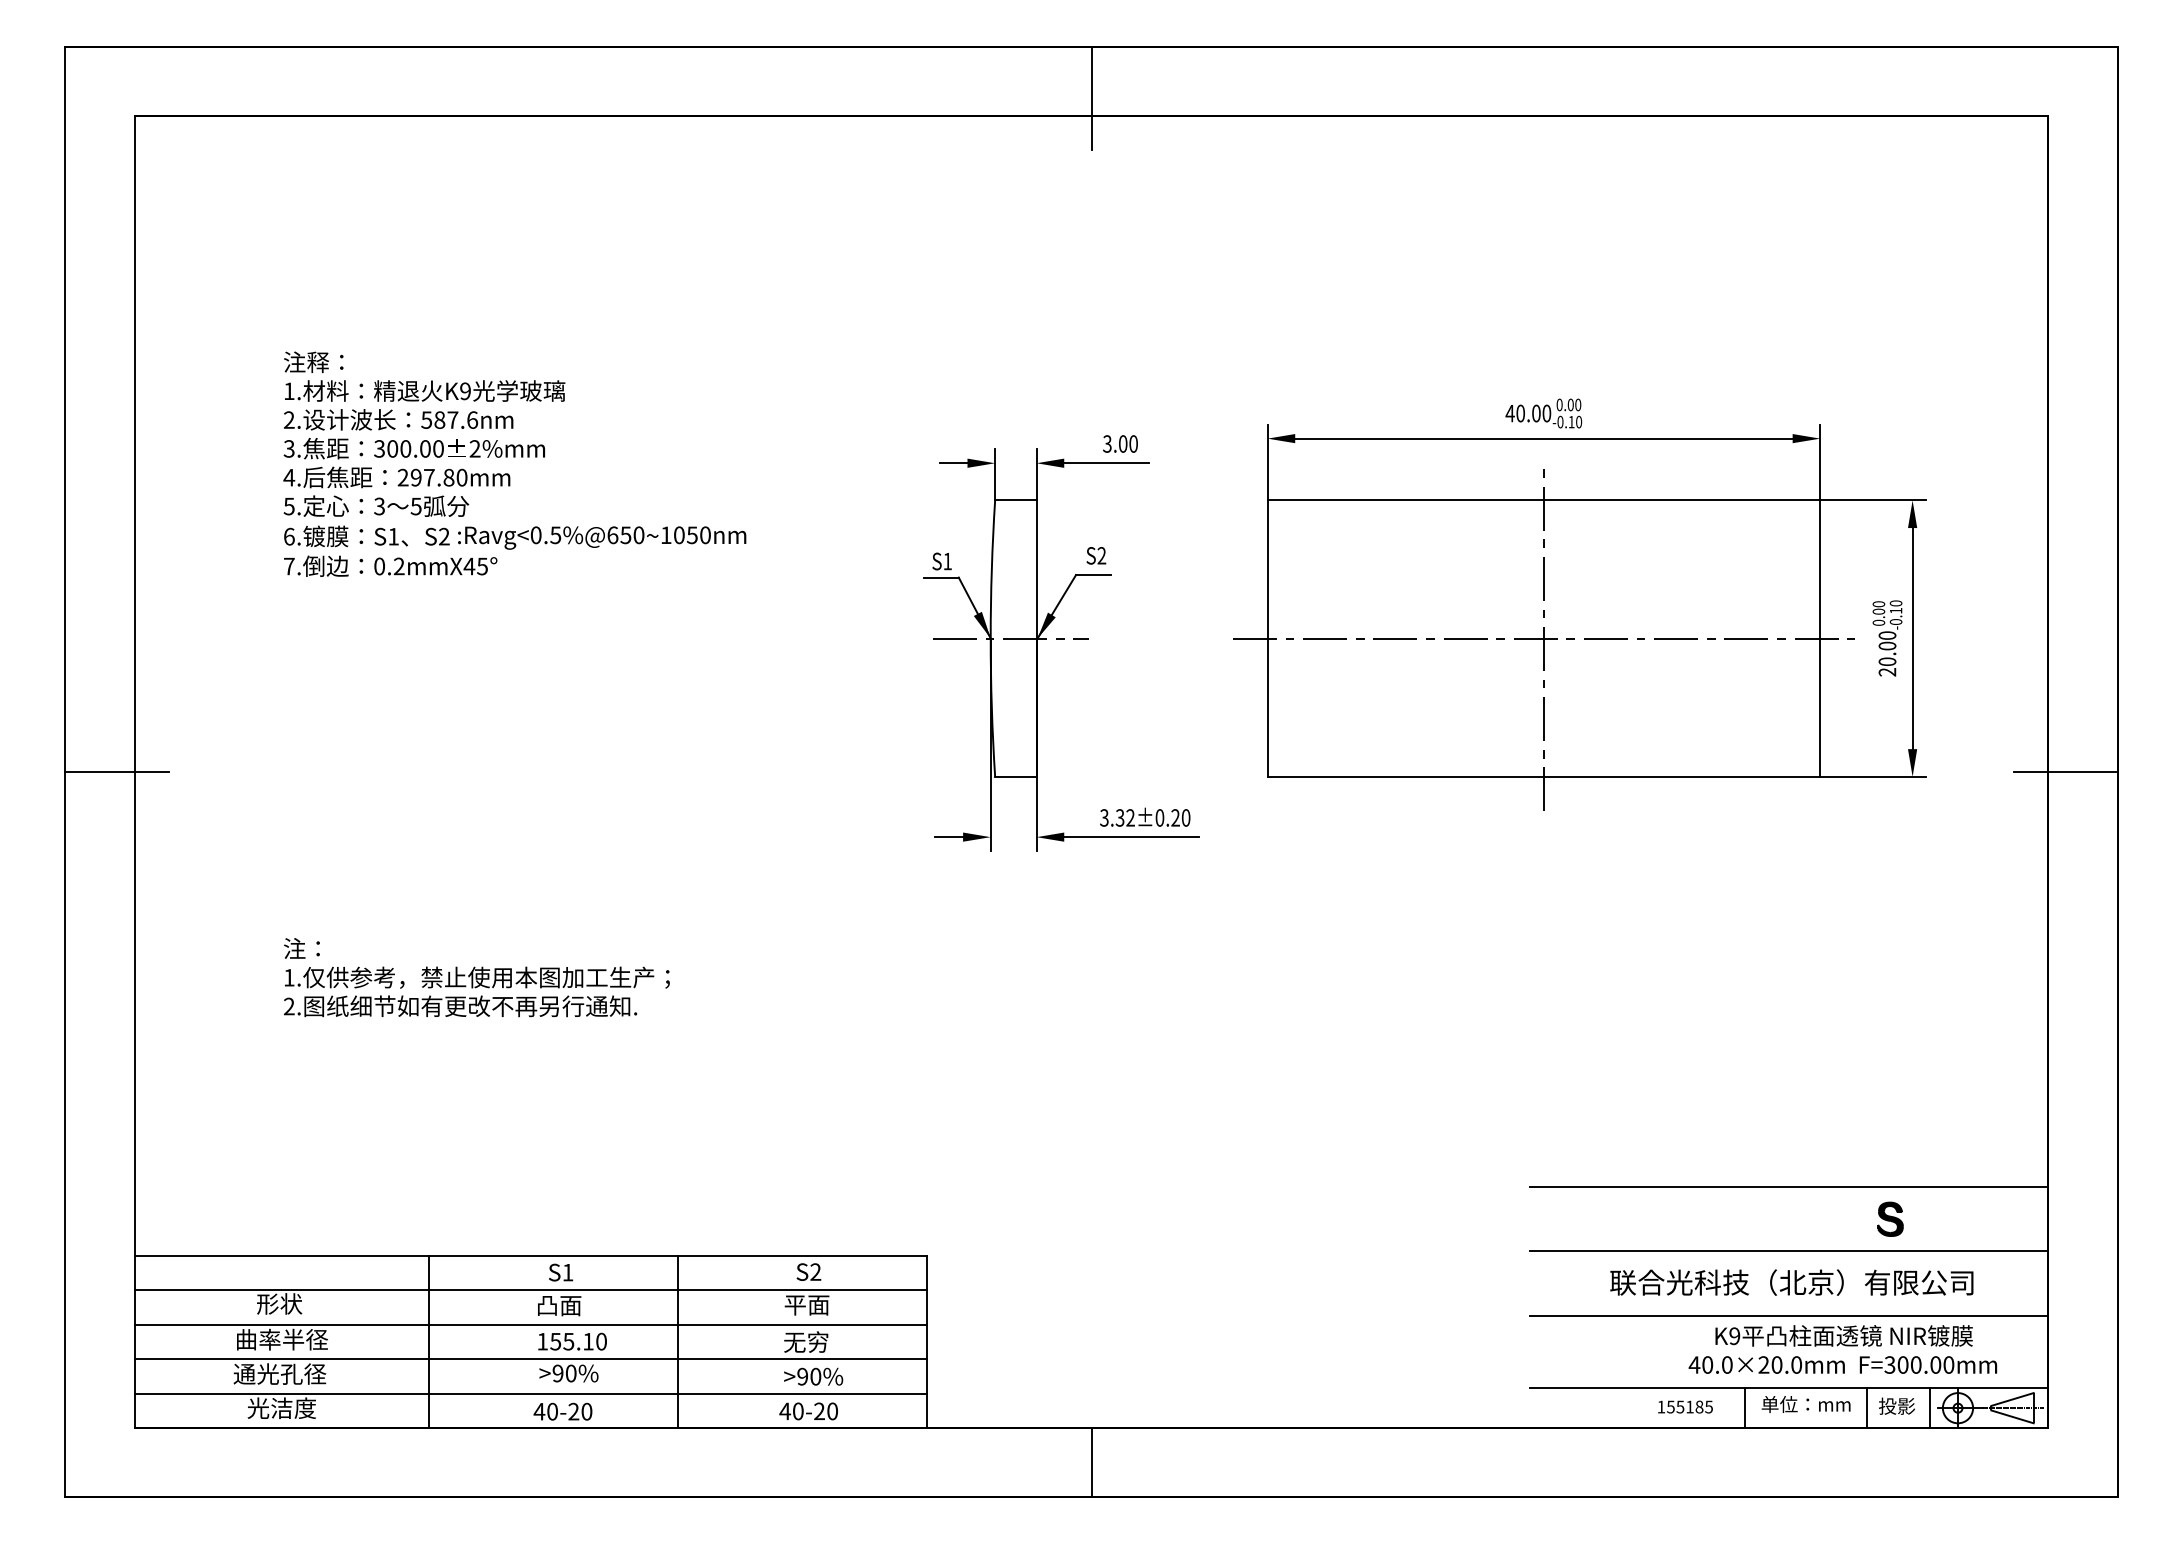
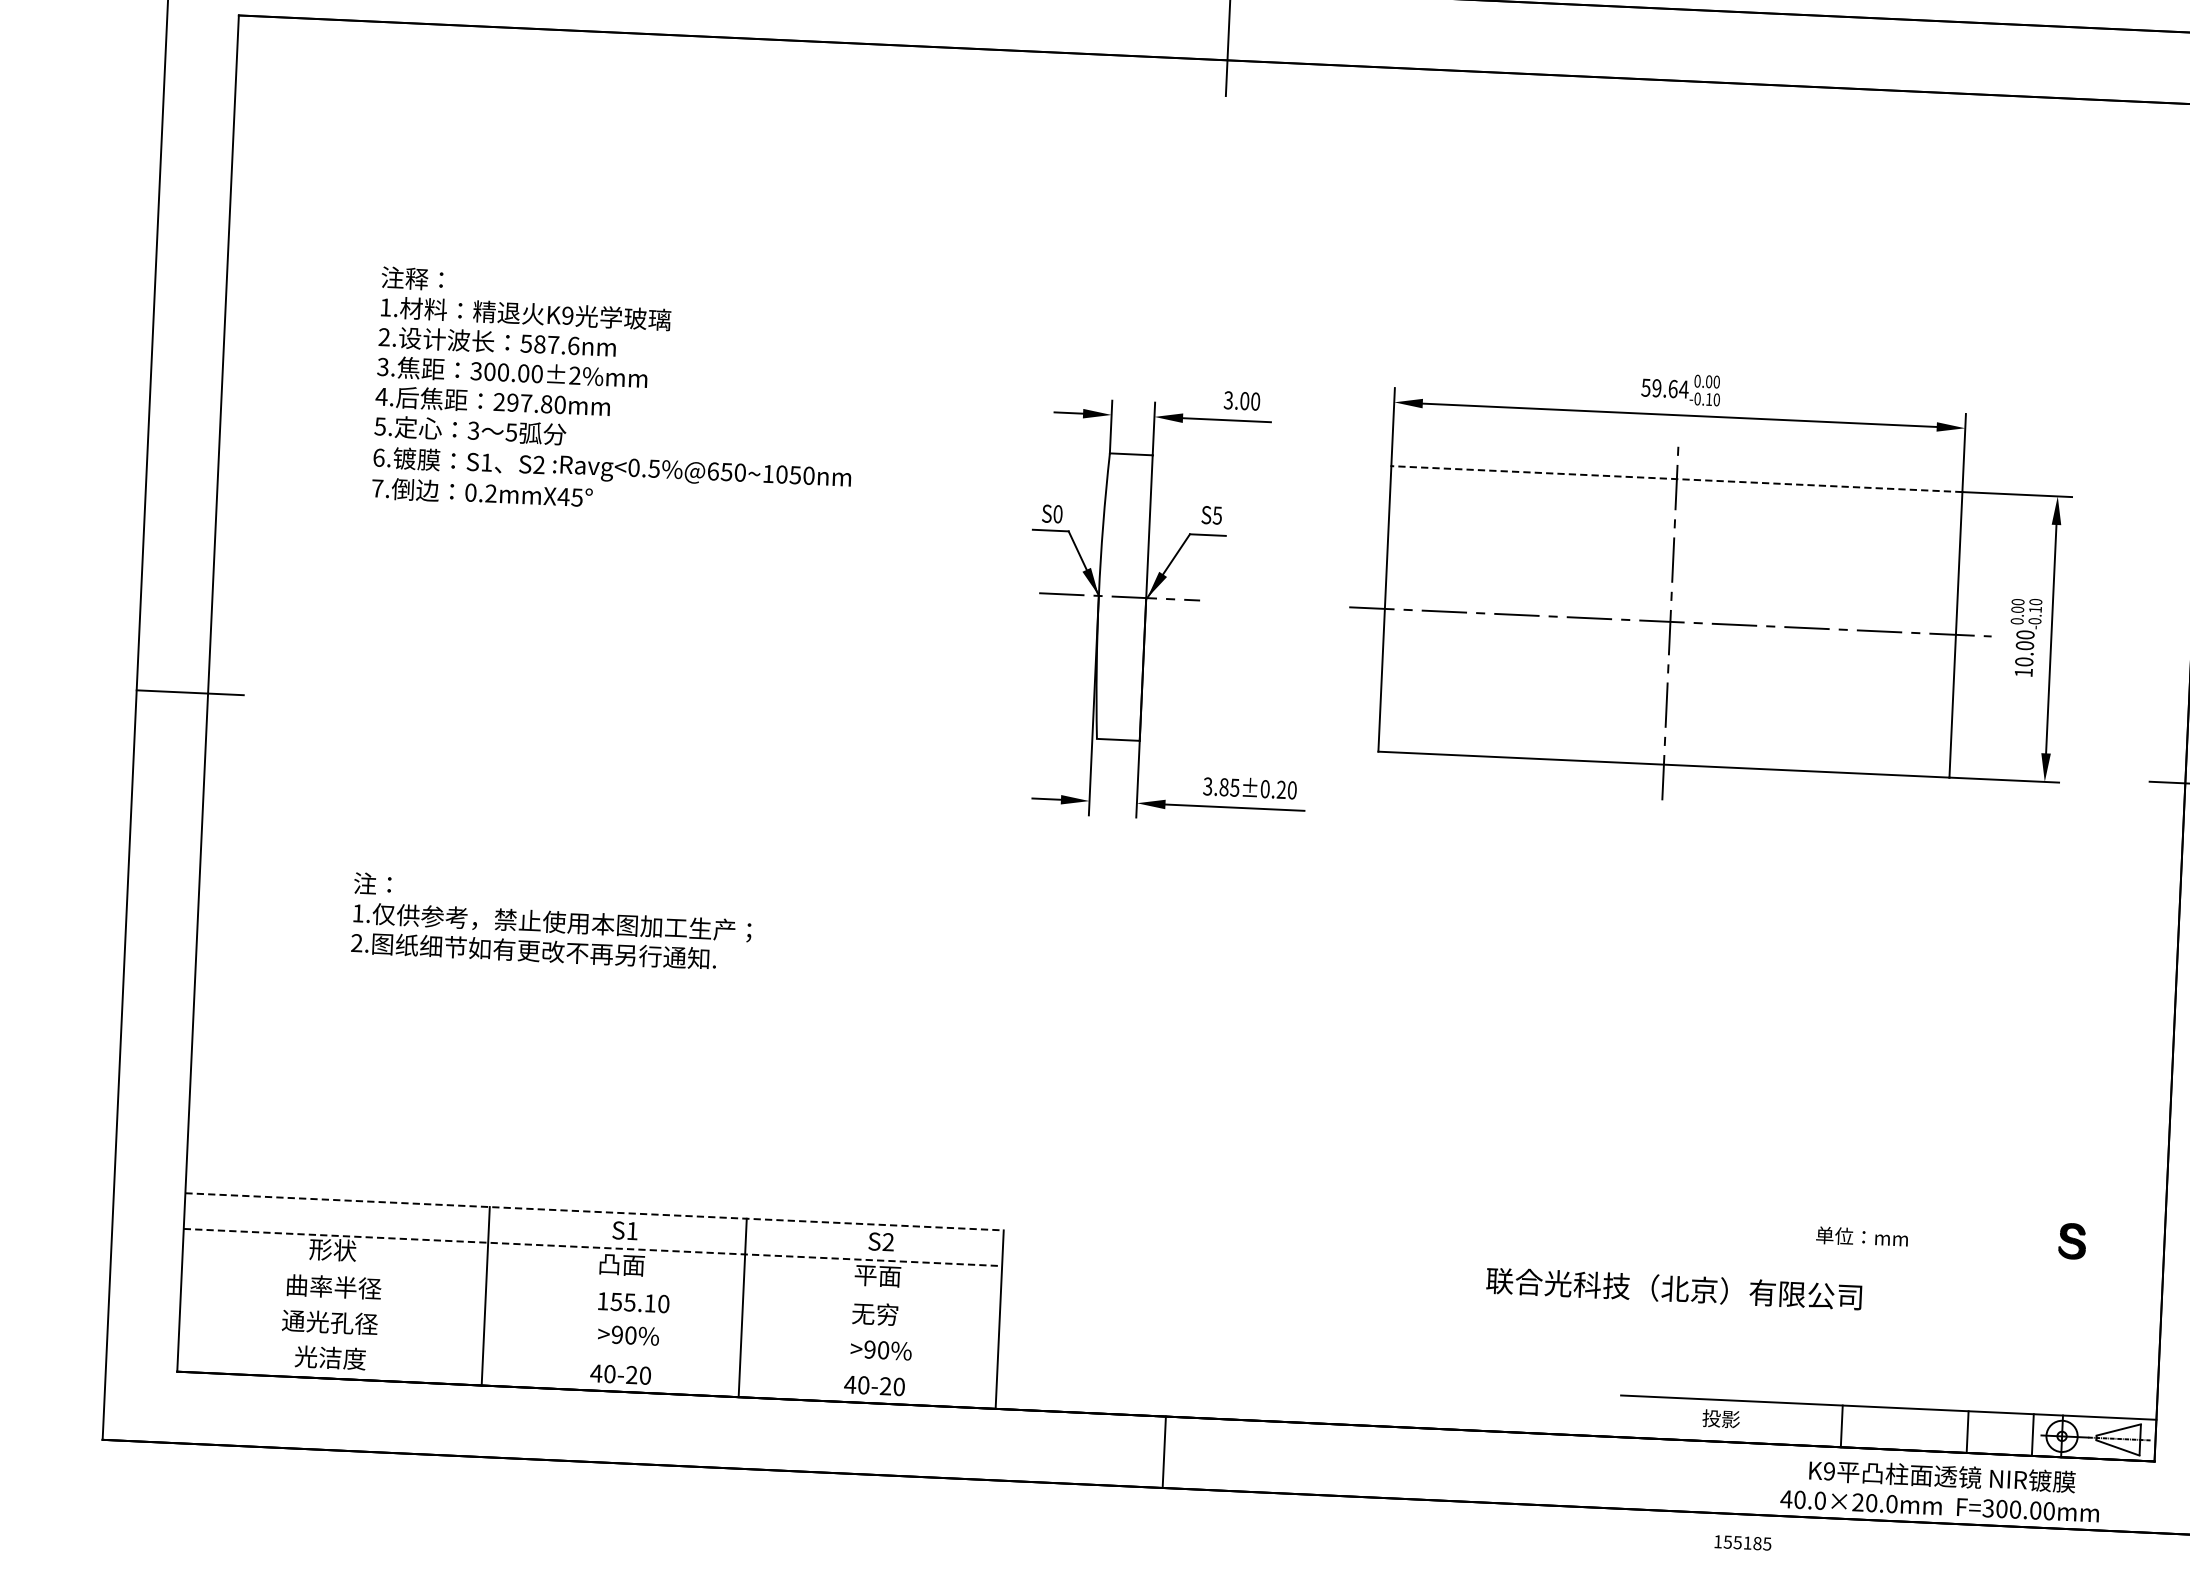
text: (1528, 413) -> (1665, 388), 40.00 -> 59.64
line: (1543, 500) -> (1676, 479), solid -> dashed
text: (1101, 555) -> (1217, 515), S2 -> S5
text: (947, 561) -> (1057, 514), S1 -> S0
text: (1887, 672) -> (2023, 673), 20.00 -> 10.00
text: (1124, 817) -> (1228, 787), 3.32±0.20 -> 3.85±0.20
line: (1789, 1186) -> (1898, 1199), removed
part: (1890, 1218) -> (2072, 1240), moved
line: (1789, 1251) -> (1895, 1266), removed
line: (531, 1255) -> (595, 1211), solid -> dashed
text: (1791, 1282) -> (1673, 1288), moved
line: (531, 1290) -> (593, 1247), solid -> dashed
line: (1789, 1315) -> (1892, 1332), removed
line: (530, 1324) -> (591, 1282), removed
text: (1842, 1349) -> (1940, 1490), moved
line: (530, 1359) -> (589, 1319), removed
line: (530, 1393) -> (587, 1354), removed
text: (1805, 1404) -> (1861, 1237), moved
text: (1896, 1405) -> (1720, 1418), moved
text: (1685, 1406) -> (1743, 1542), moved

